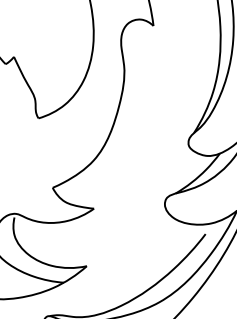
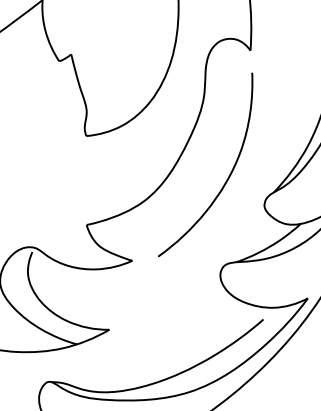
curve: (154, 130) -> (226, 179), added

